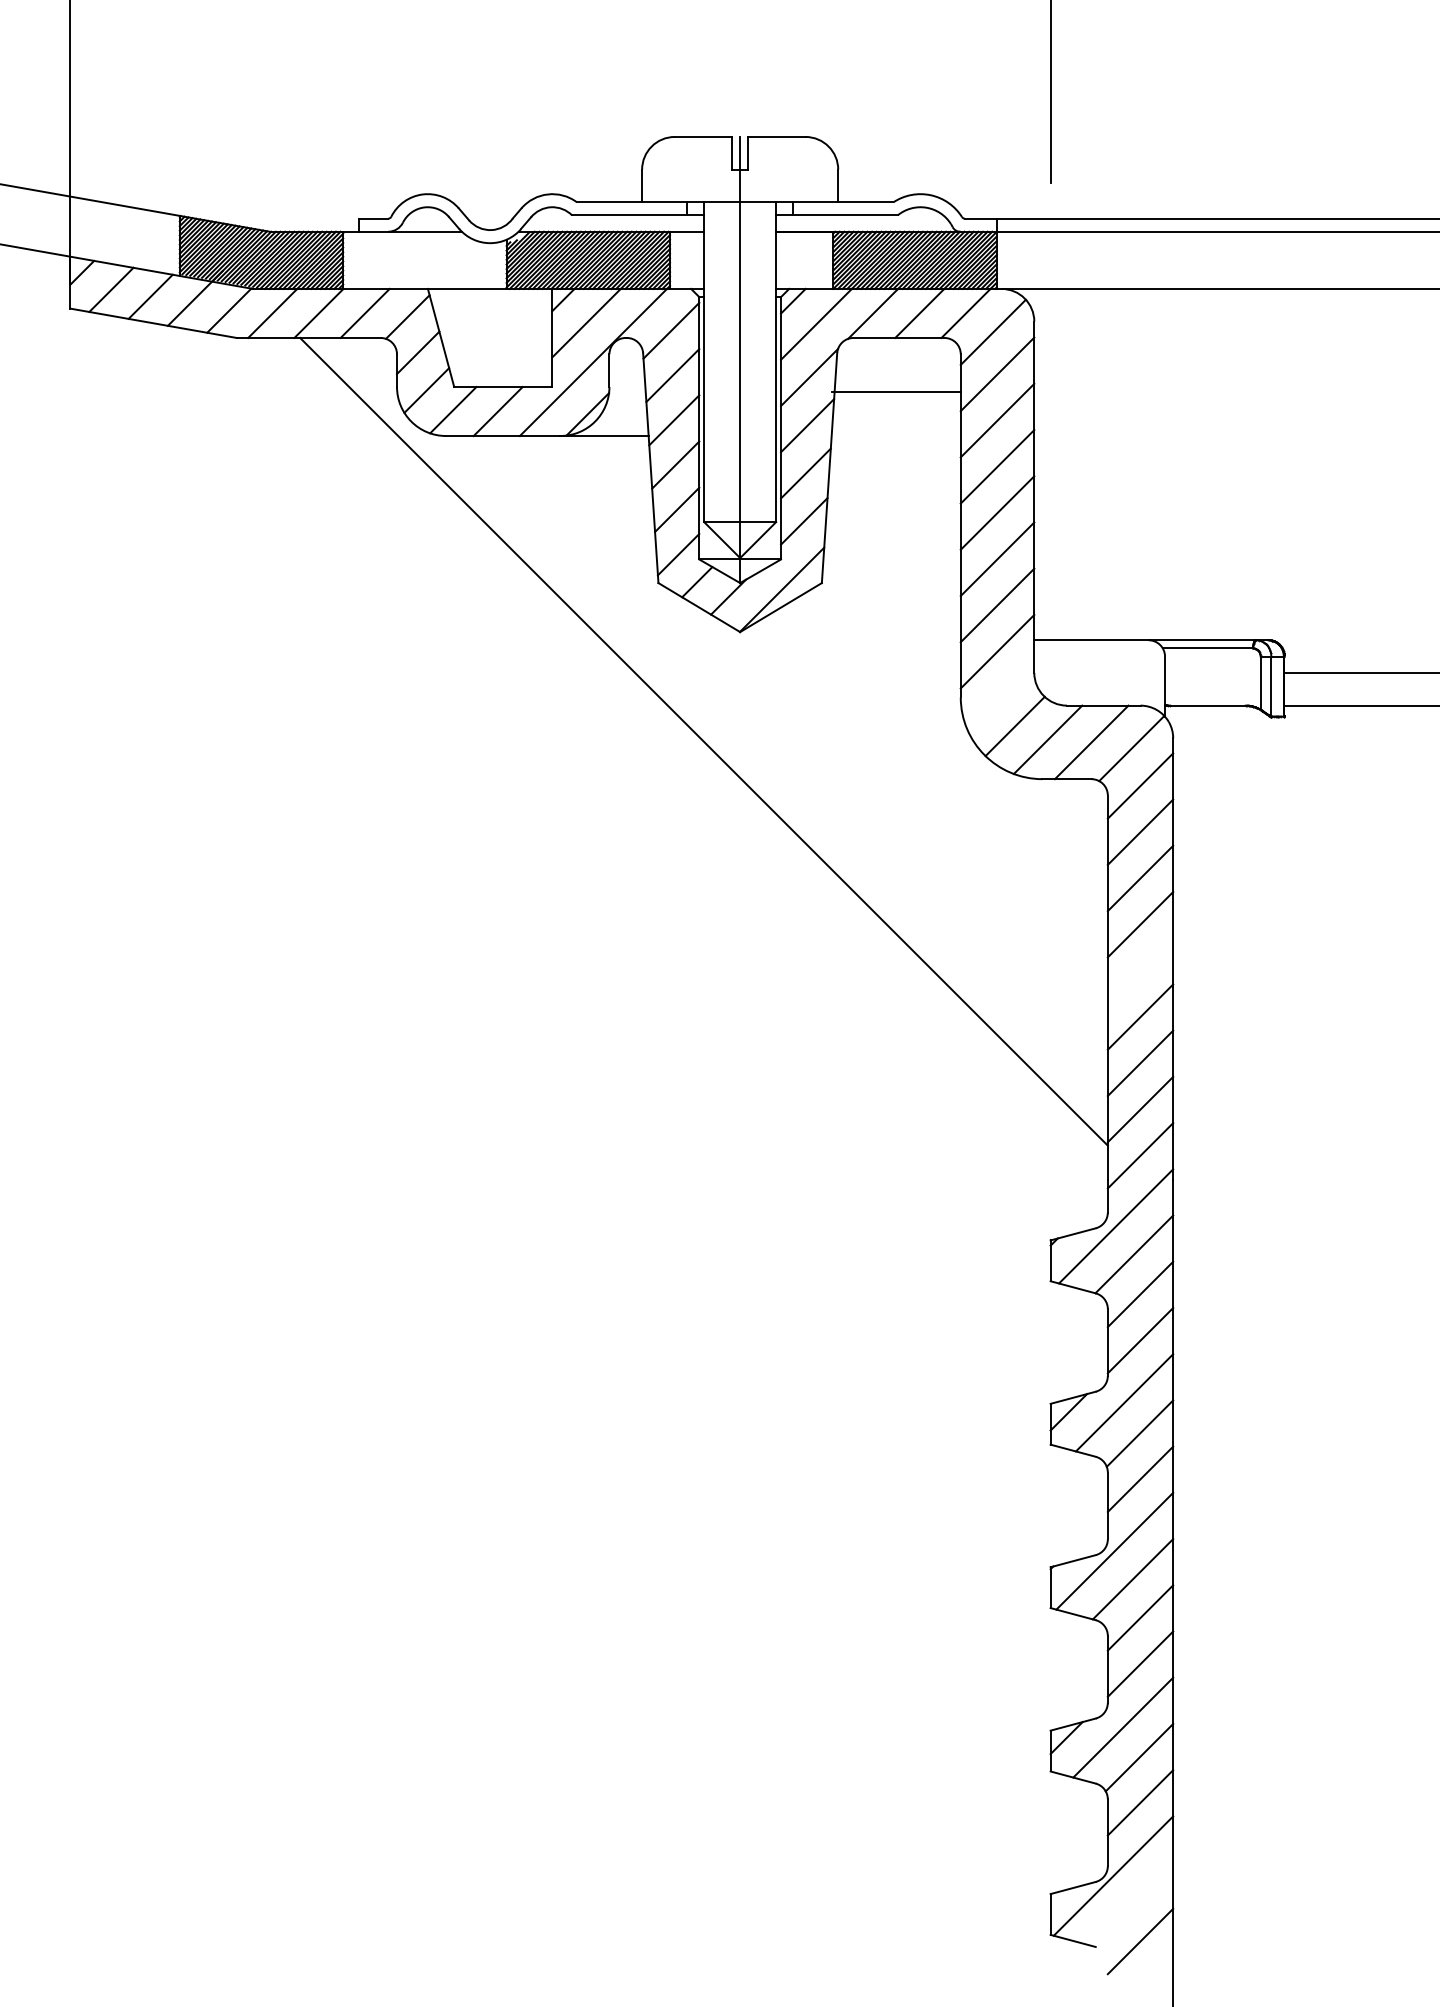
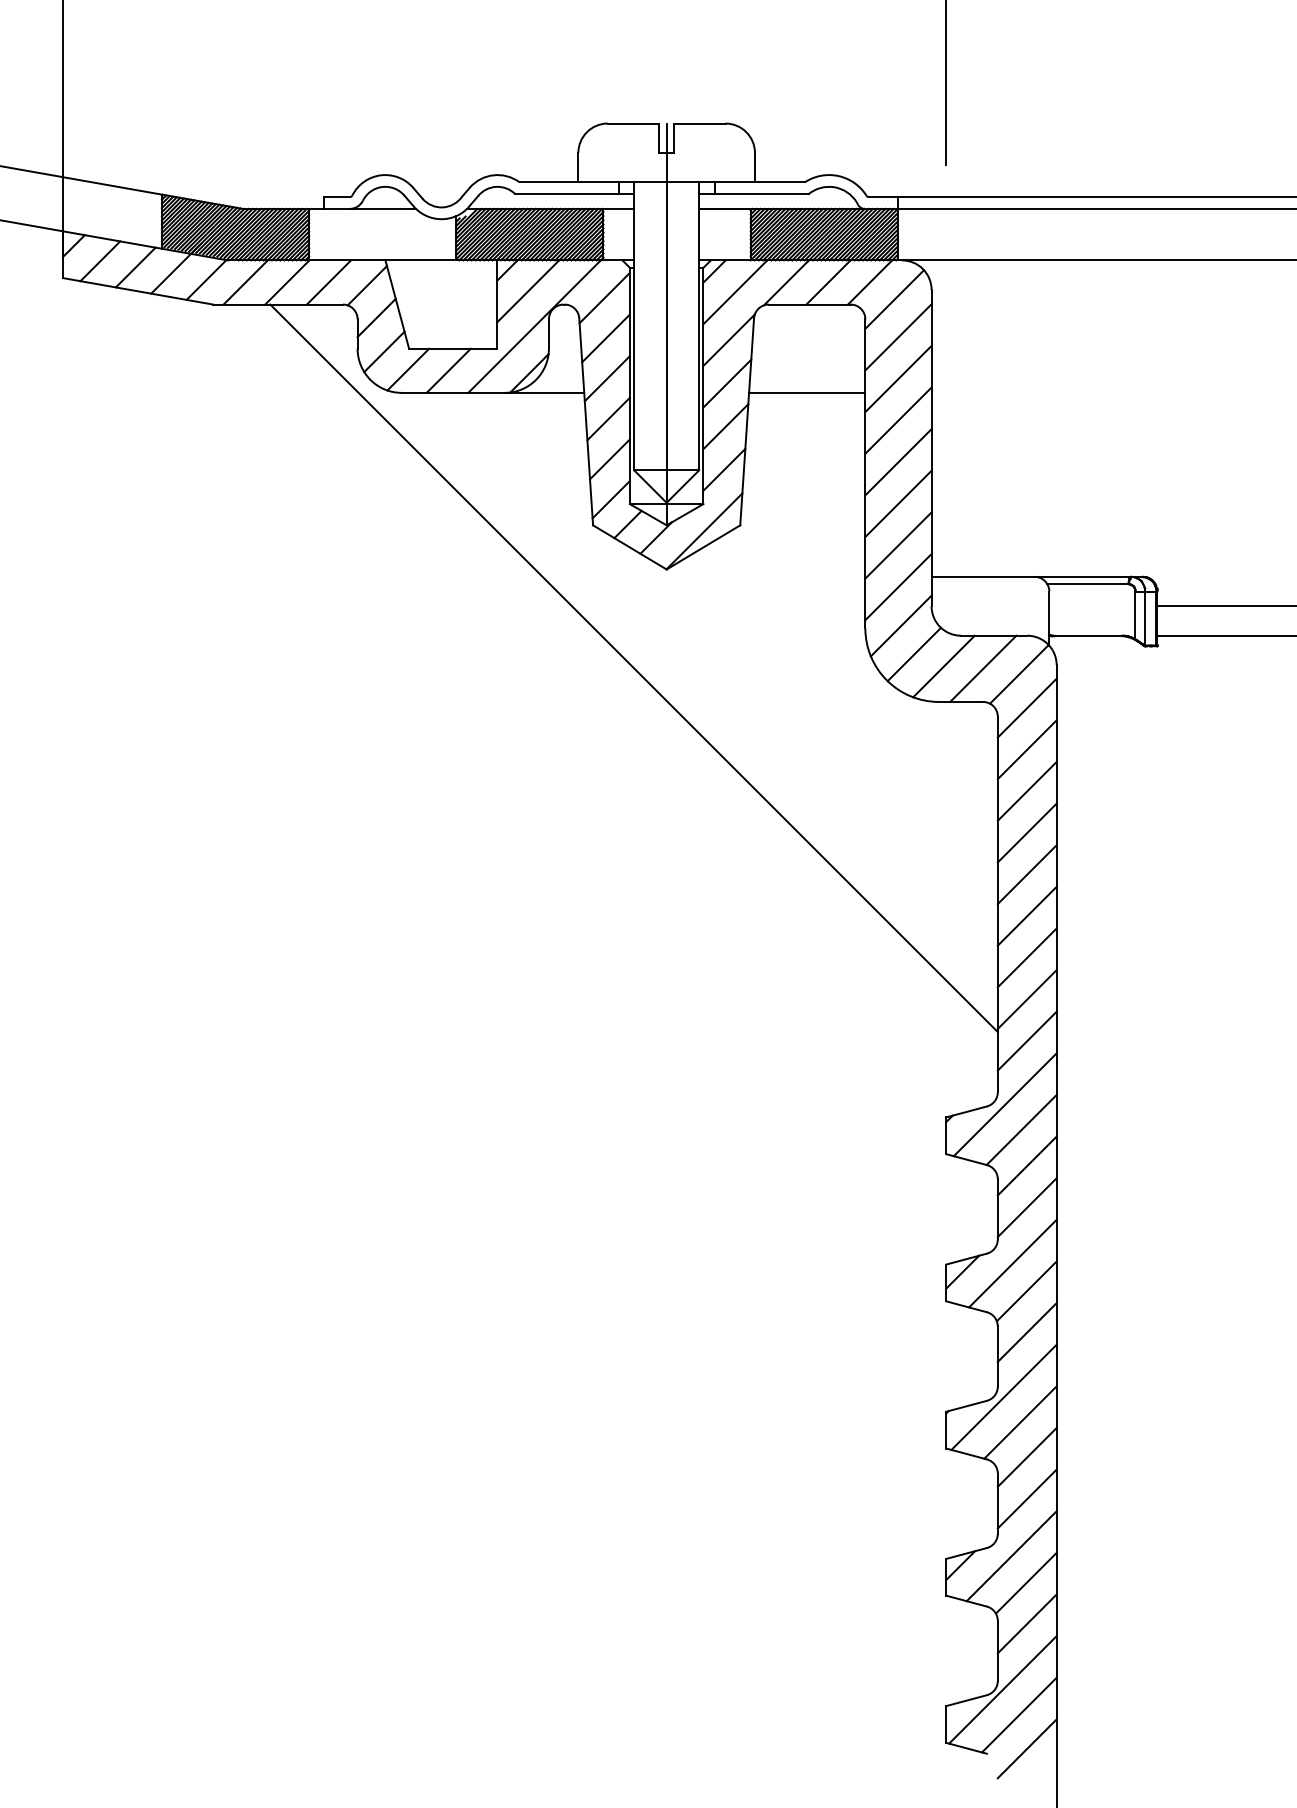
line: (896, 391) -> (807, 392), moved
line: (999, 694) -> (900, 625), added
line: (1139, 970) -> (1026, 874), added
line: (1131, 1903) -> (1019, 1714), added

